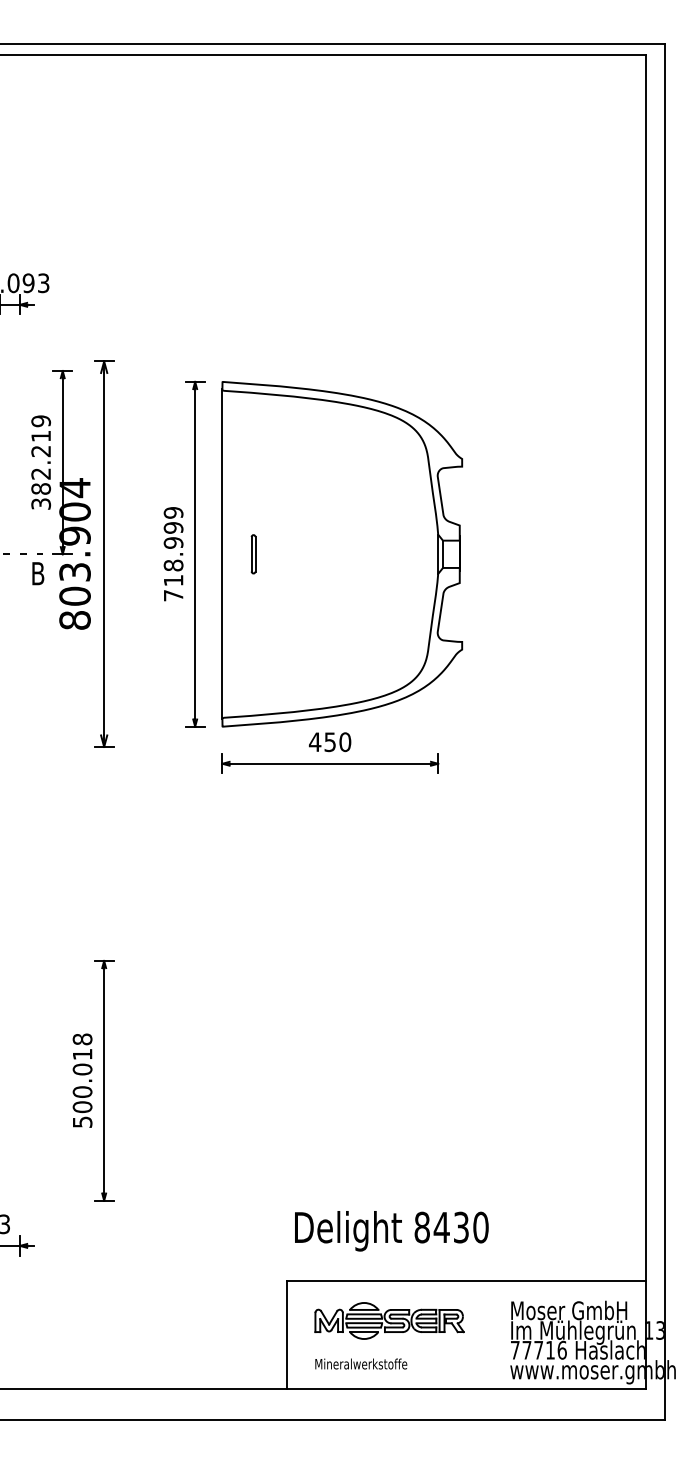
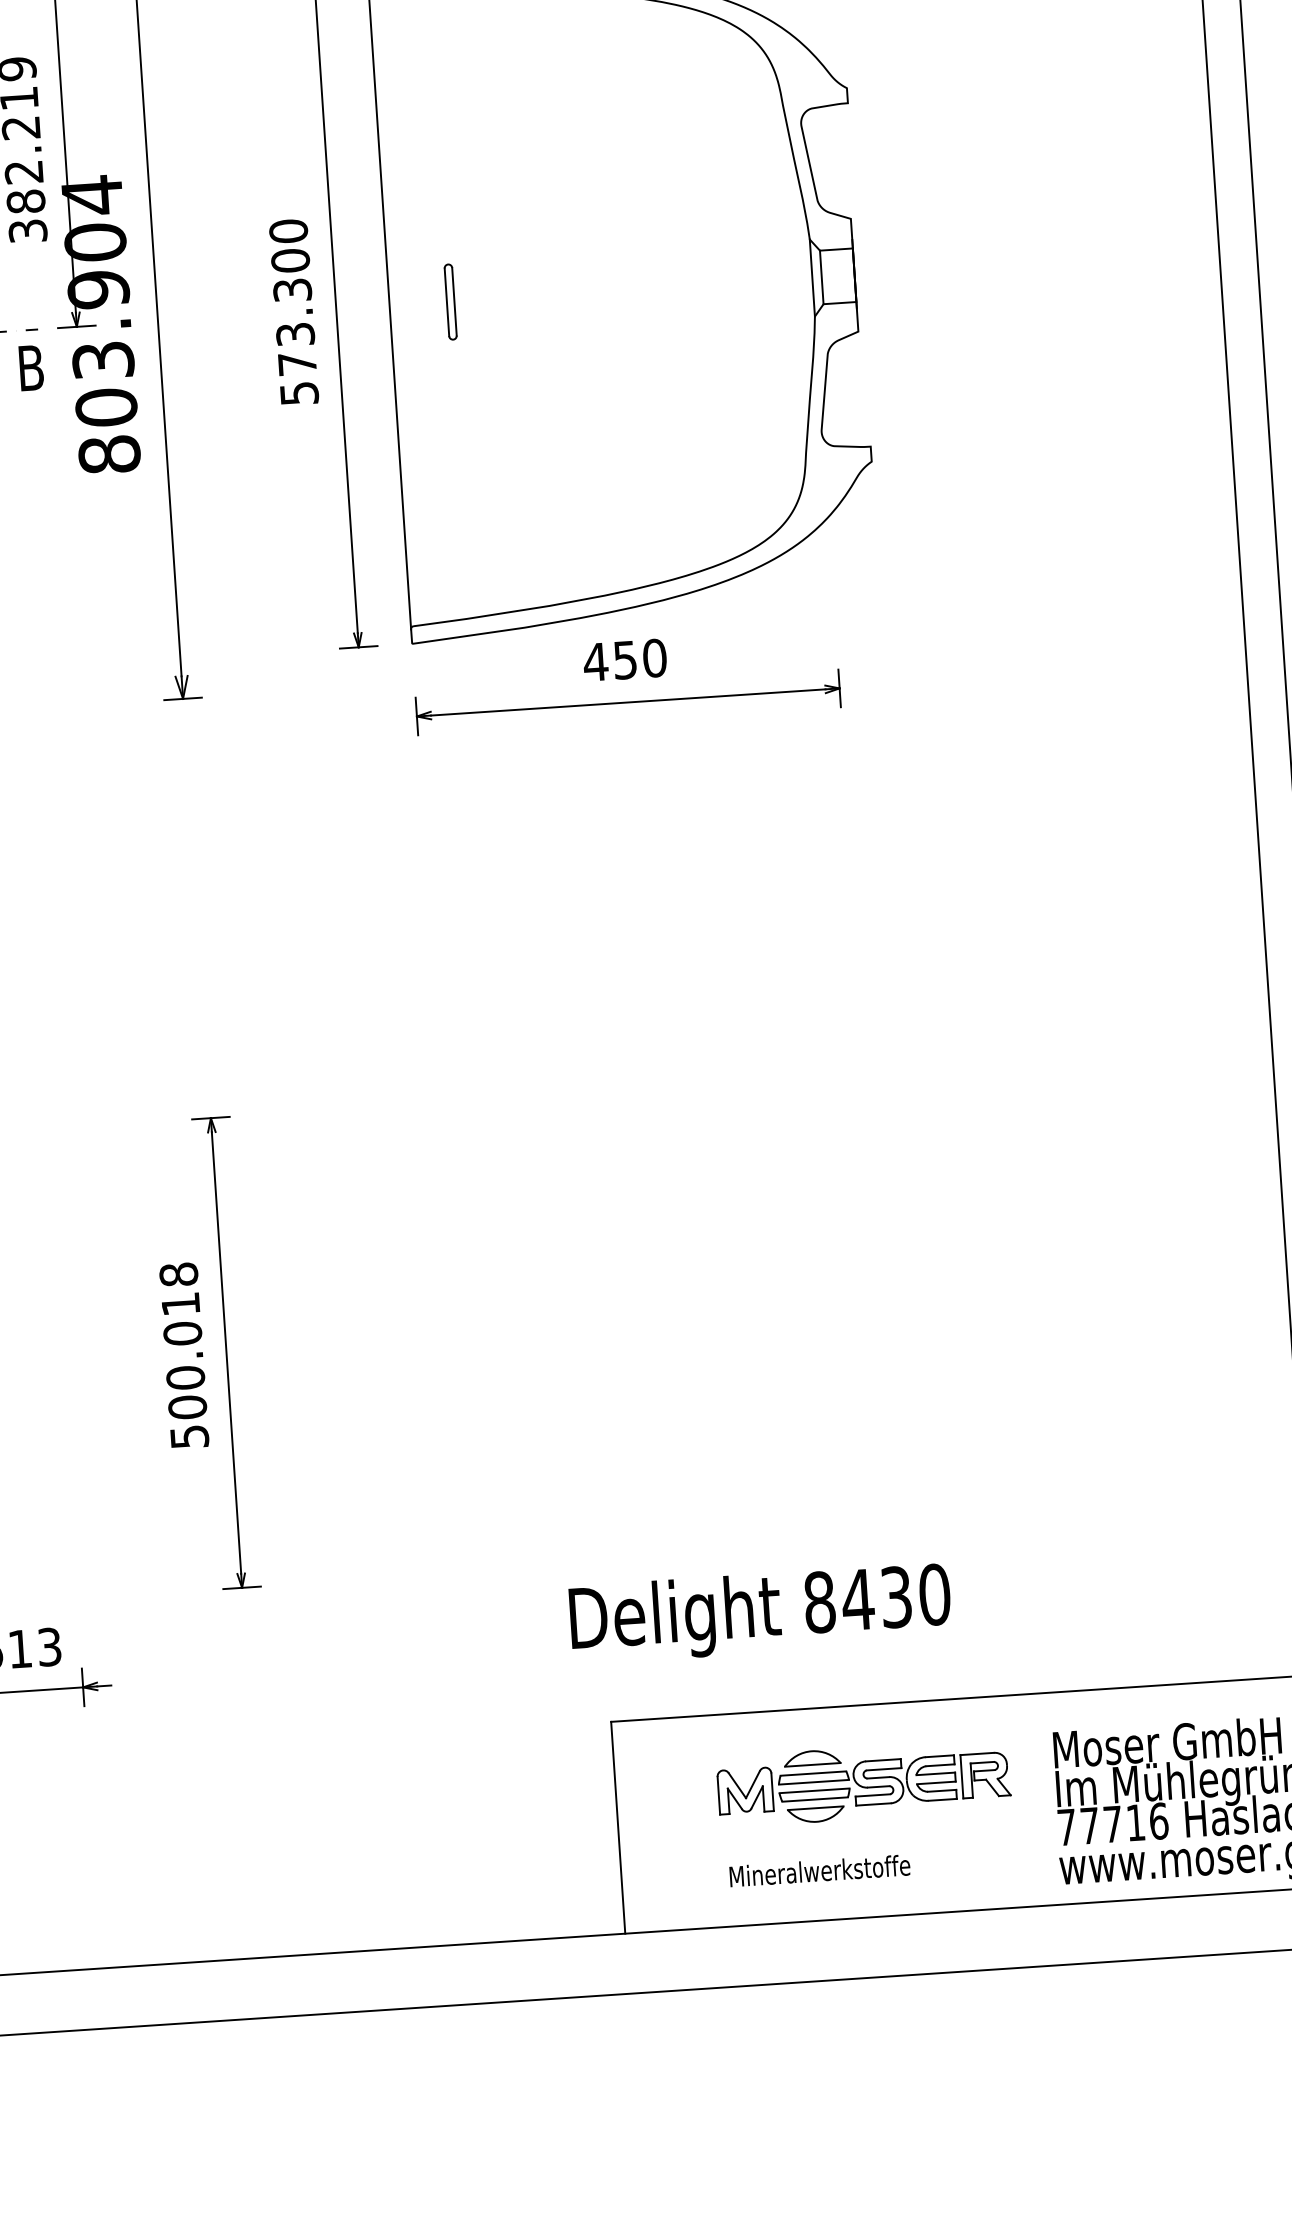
text: (173, 554) -> (293, 312), 718.999 -> 573.300
text: (391, 1231) -> (760, 1614), moved
part: (389, 1320) -> (863, 1782), moved
text: (361, 1363) -> (820, 1869), moved

